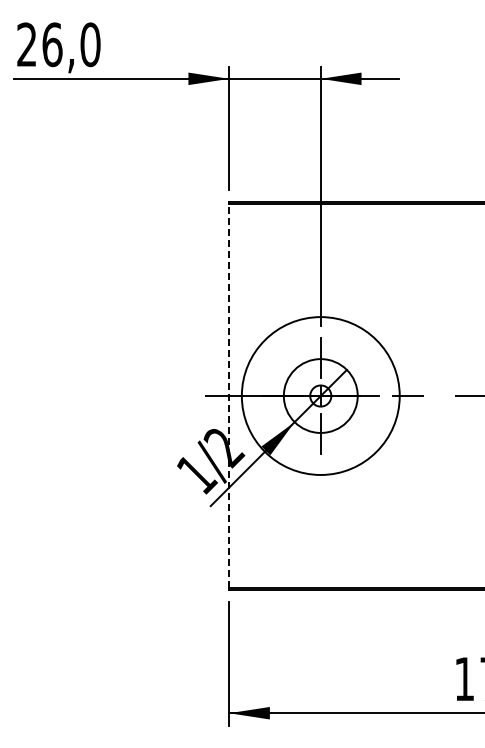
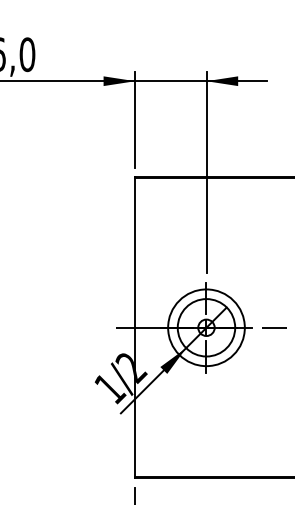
line: (229, 395) -> (135, 327), dashed -> solid
circle: (320, 395) -> (206, 327), size x0.62

